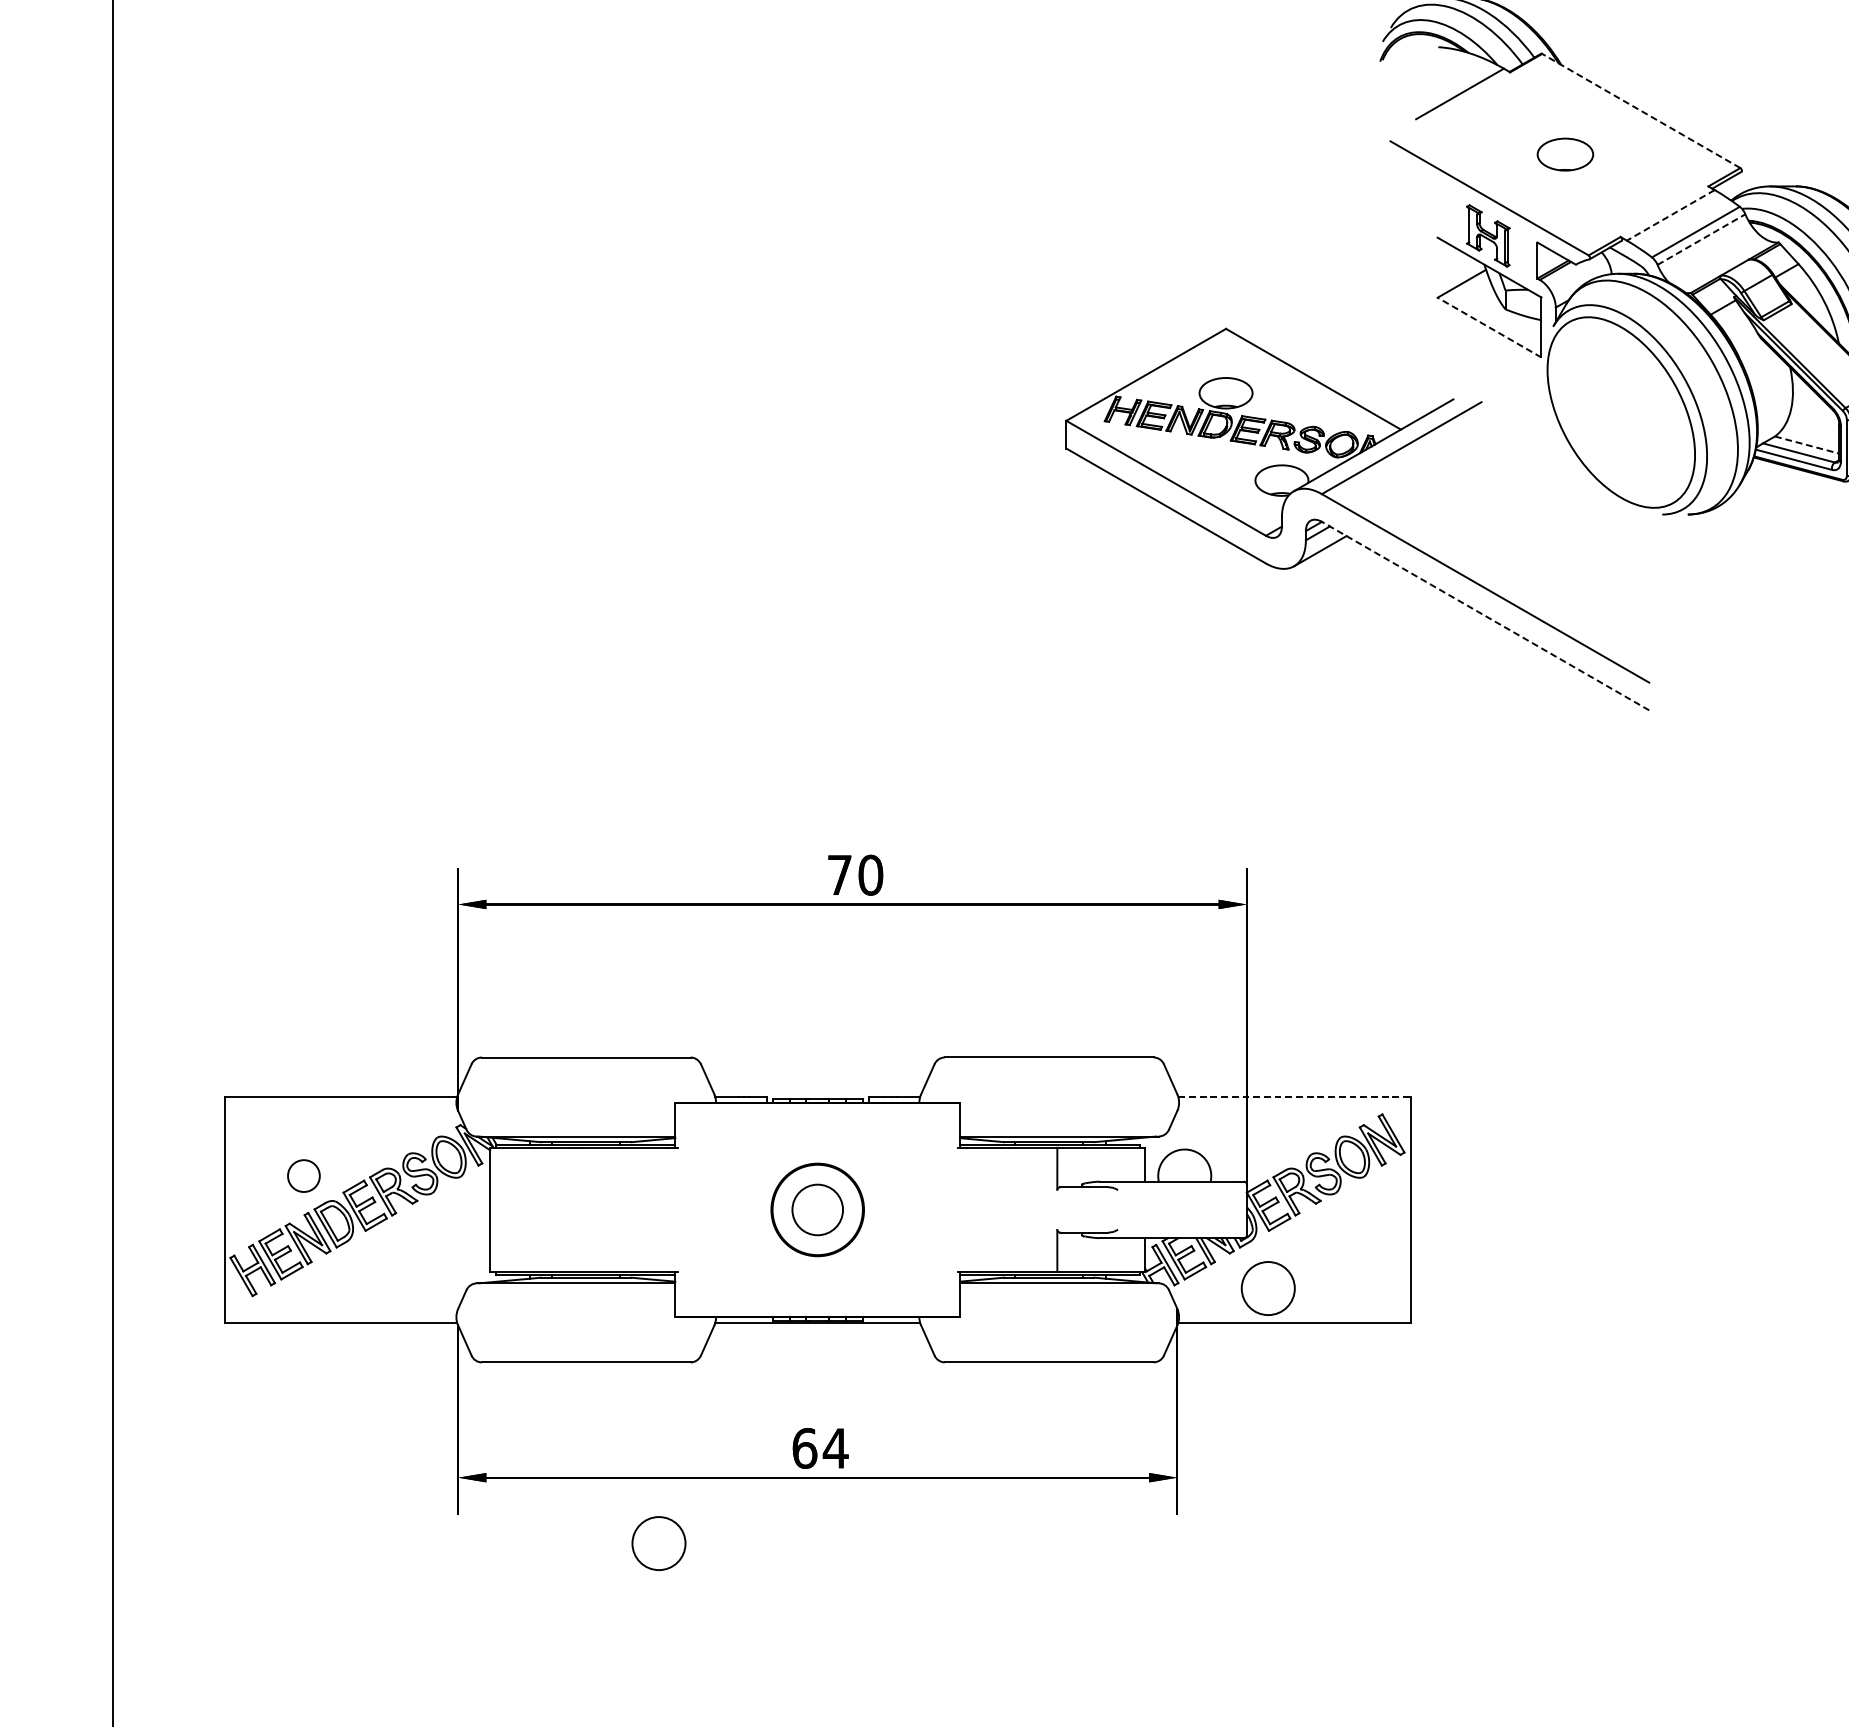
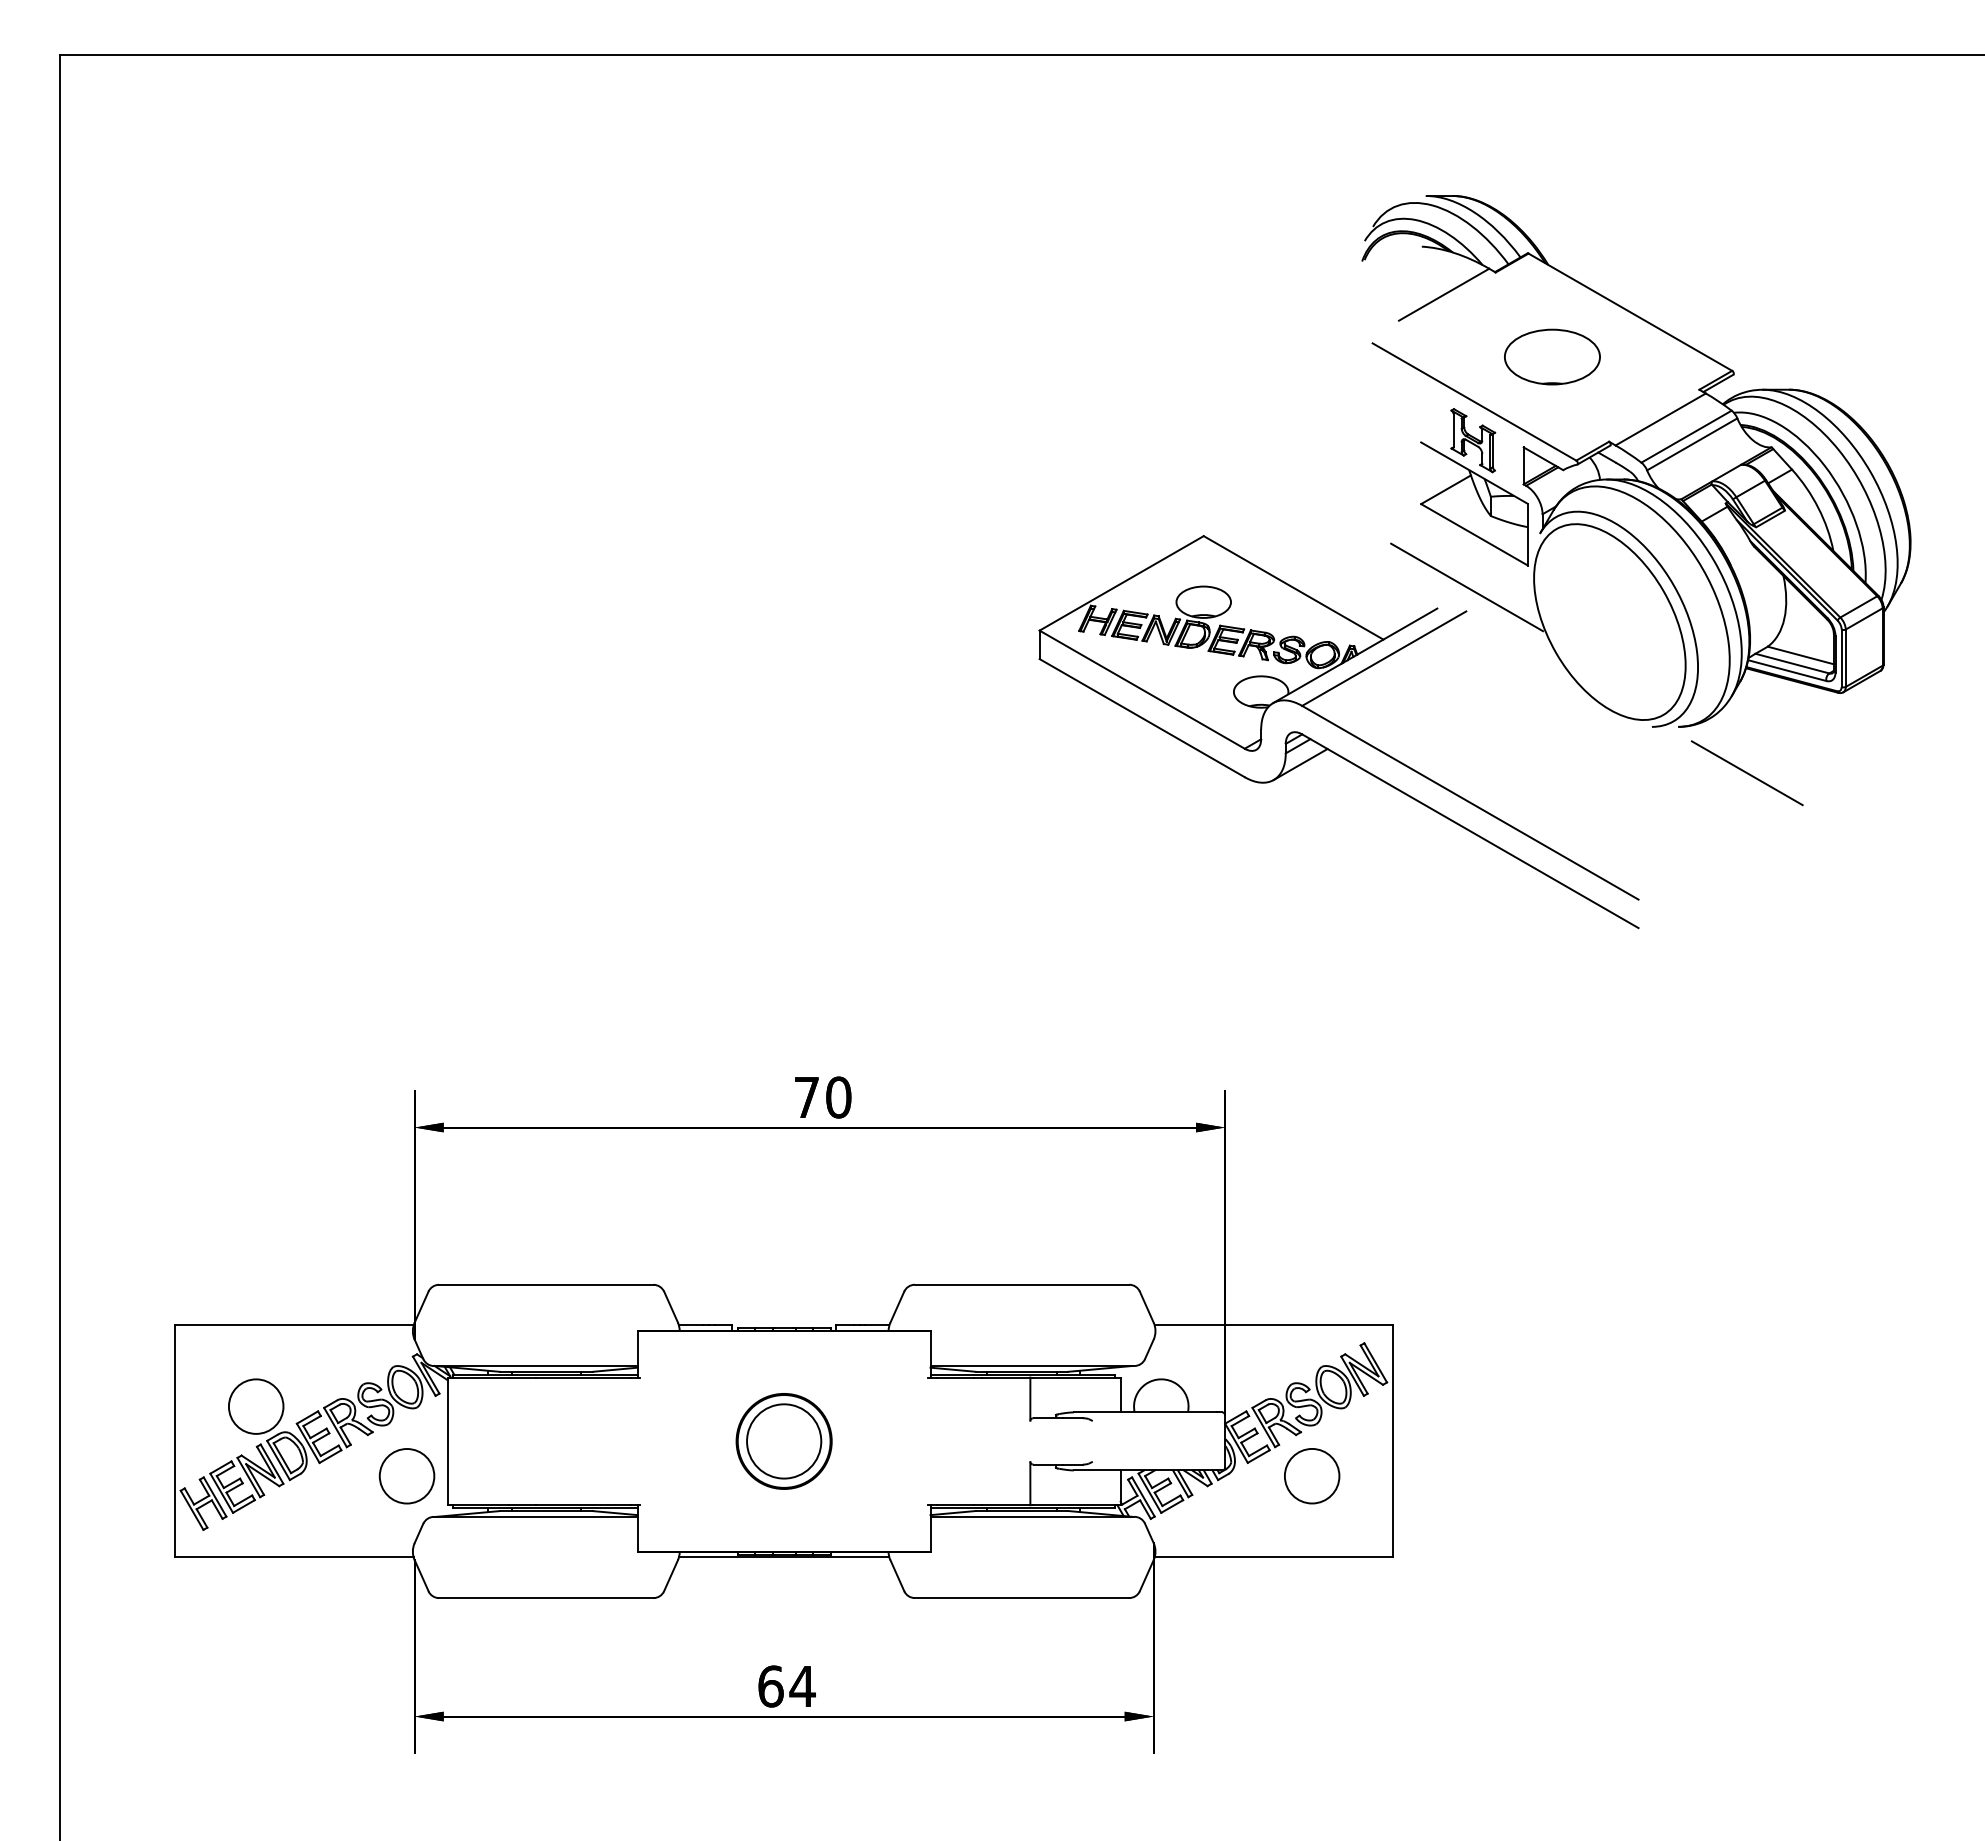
line: (1641, 111) -> (1630, 312), dashed -> solid
part: (1565, 154) -> (1552, 356), size x1.67
line: (1670, 215) -> (1660, 419), dashed -> solid
line: (1701, 239) -> (1692, 444), dashed -> solid
line: (1489, 327) -> (1474, 534), dashed -> solid
line: (1482, 378) -> (1467, 587), added
line: (1807, 445) -> (1801, 655), dashed -> solid
line: (1754, 559) -> (1746, 773), added
line: (1484, 615) -> (1469, 830), dashed -> solid
line: (1294, 1097) -> (1274, 1325), dashed -> solid
circle: (303, 1175) -> (255, 1406), size x1.67
circle: (818, 1210) -> (784, 1441), size x1.43
circle: (1268, 1288) -> (1312, 1476), moved
circle: (658, 1543) -> (406, 1476), moved

